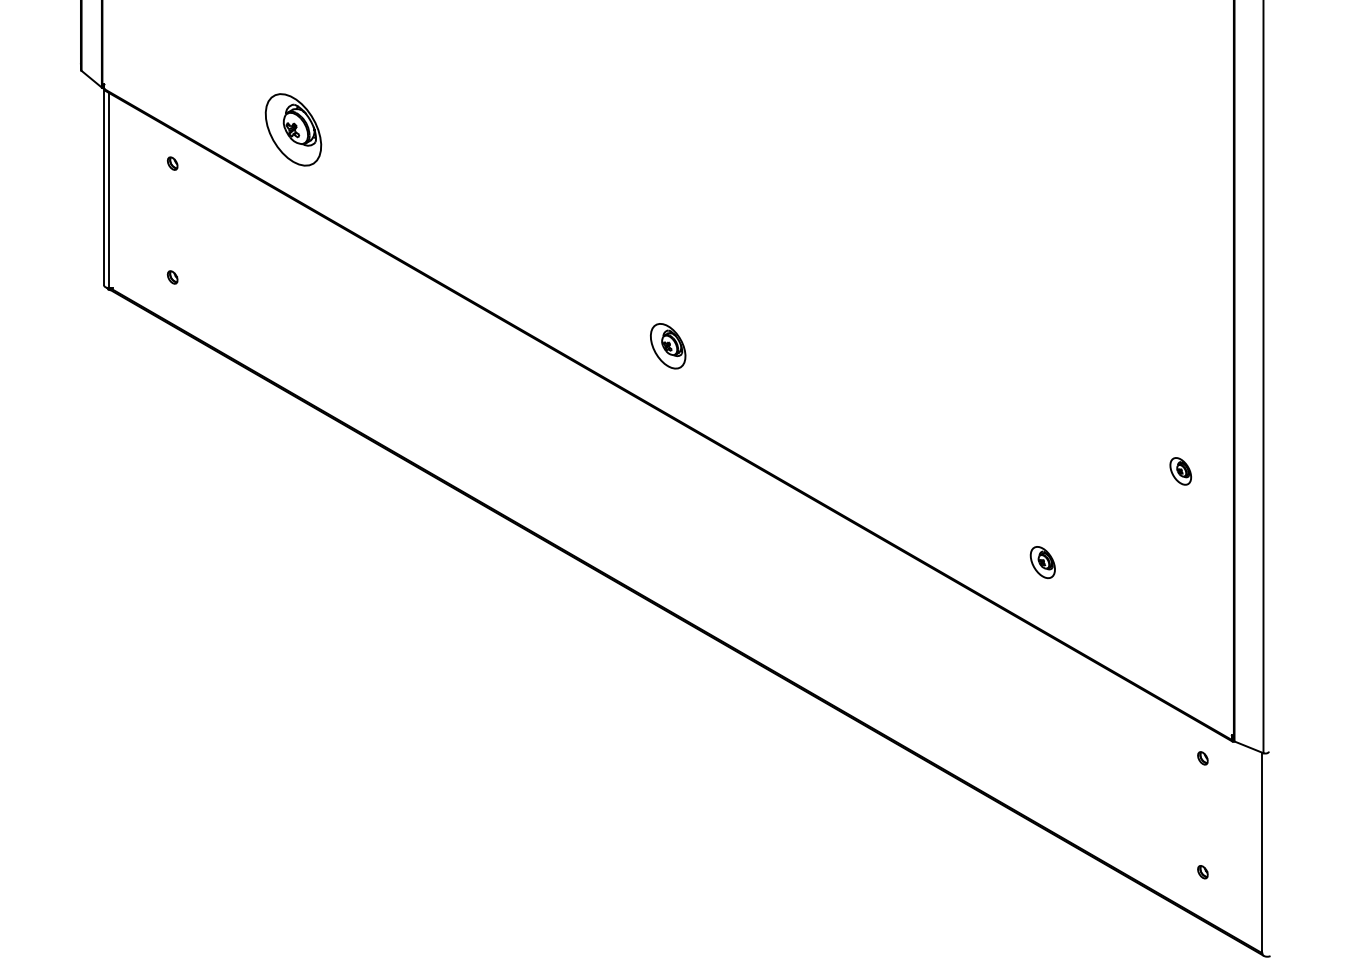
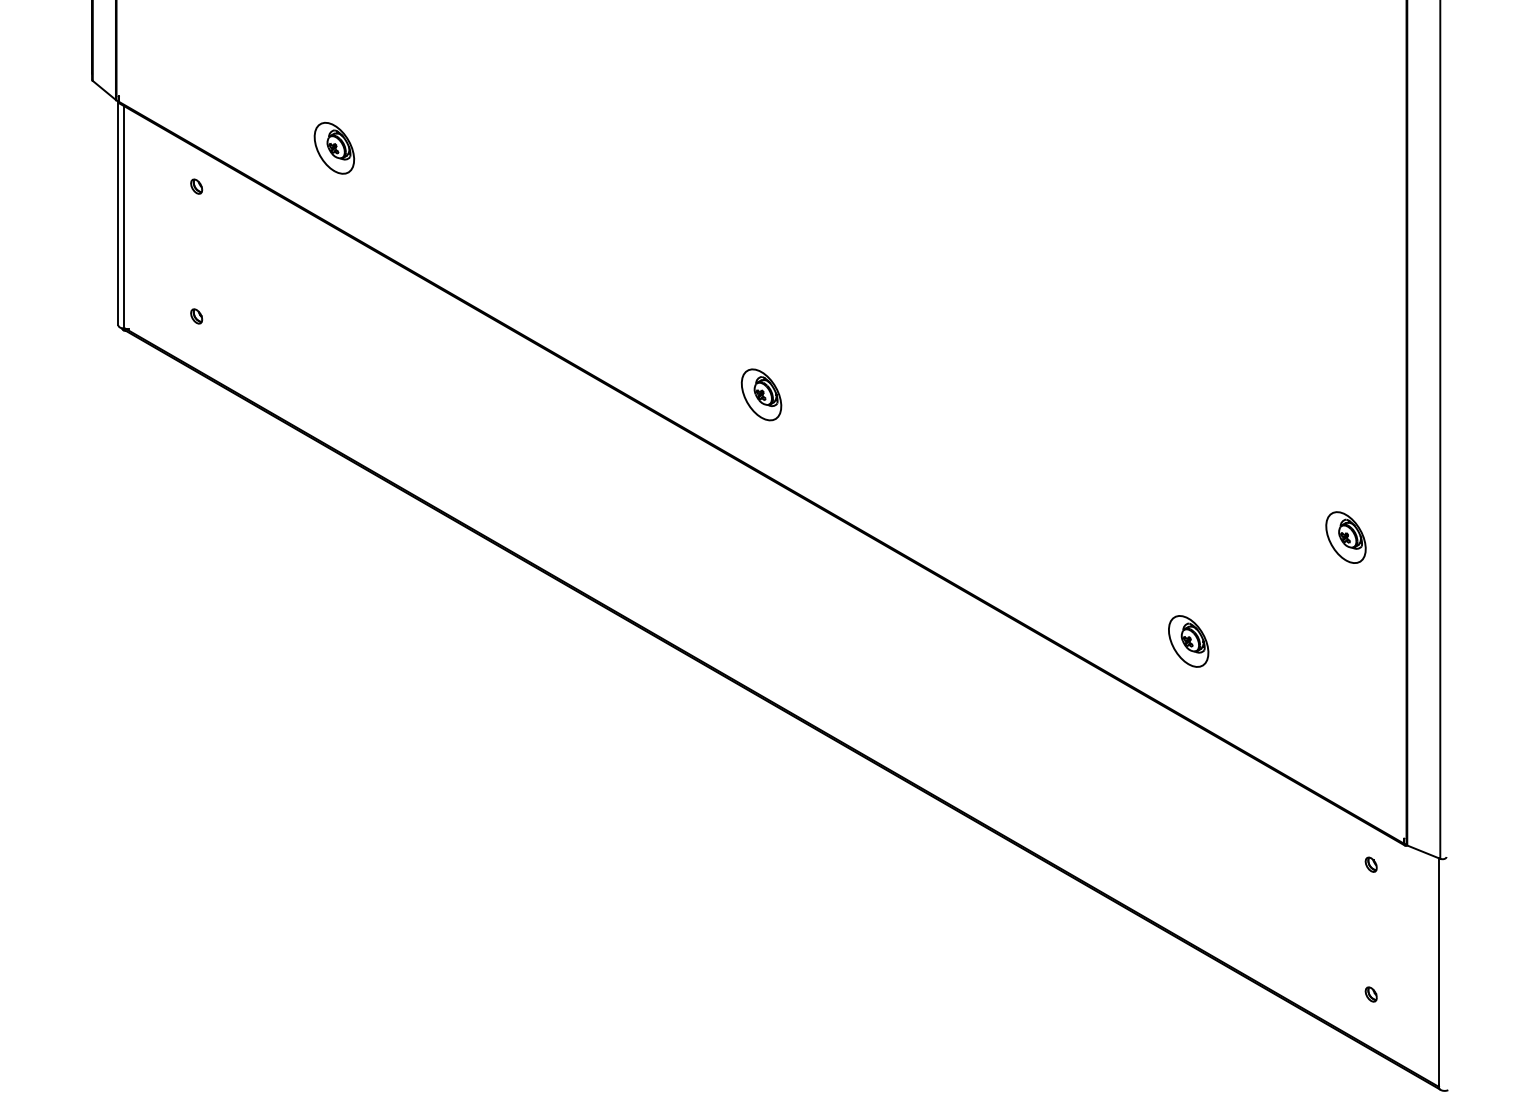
part: (293, 130) -> (334, 148), size x0.62
part: (1180, 471) -> (1345, 537), size x1.67
part: (1042, 562) -> (1188, 641), size x1.43

